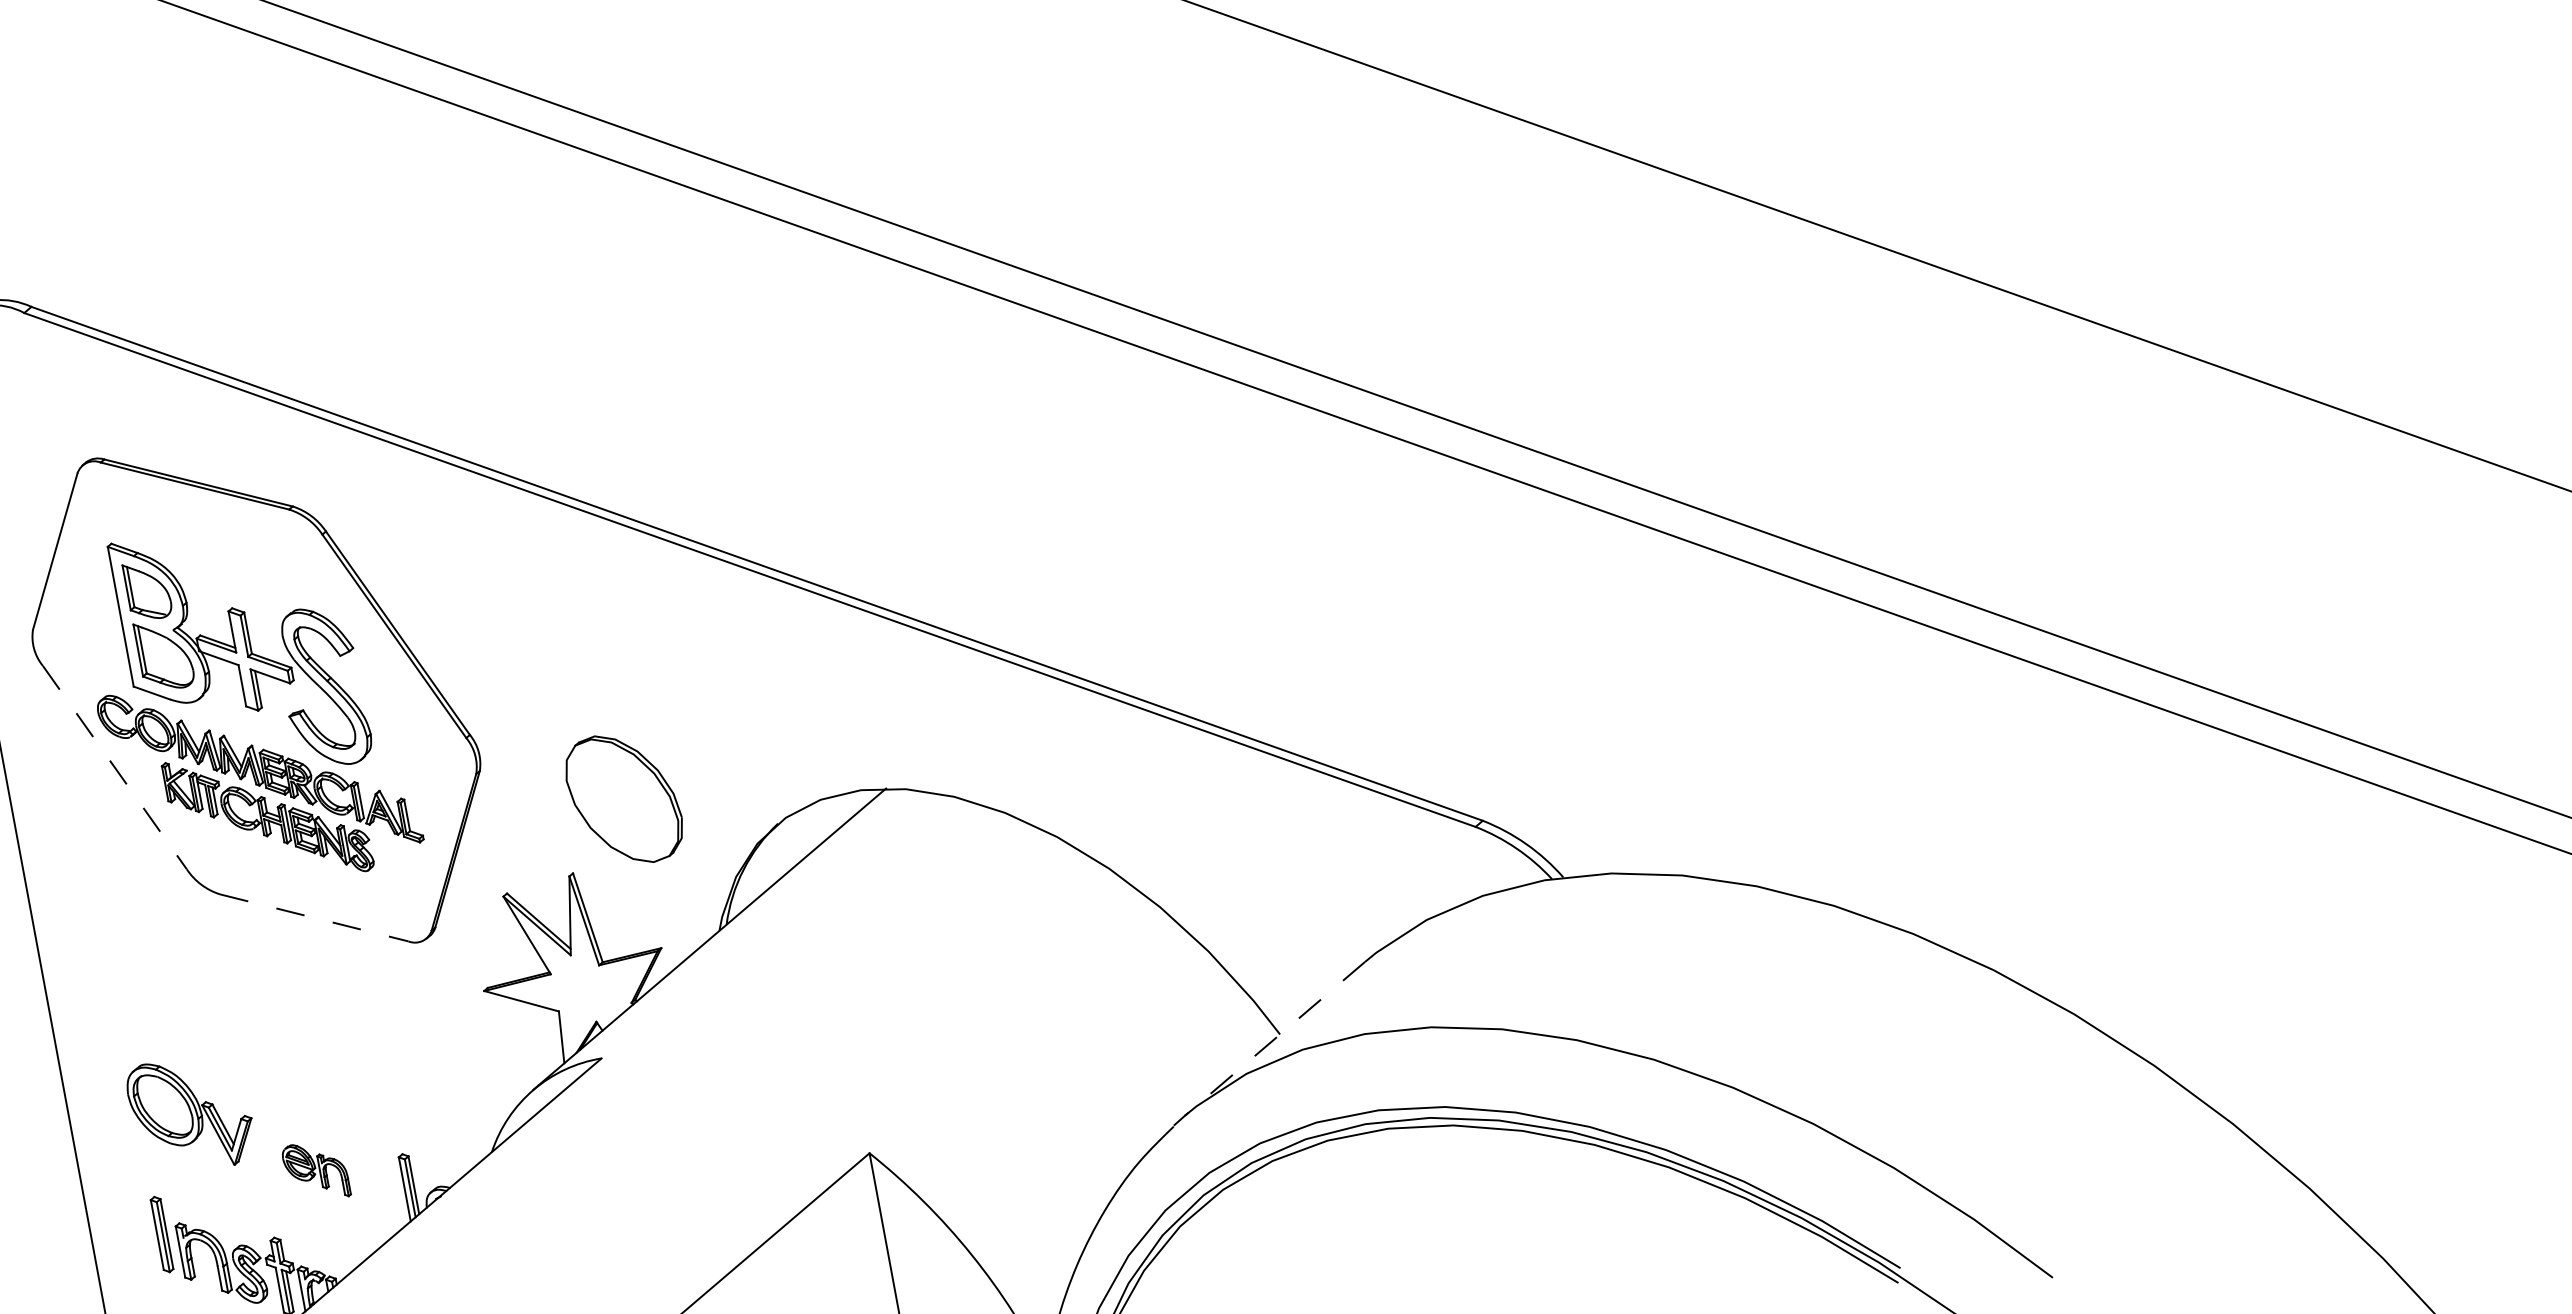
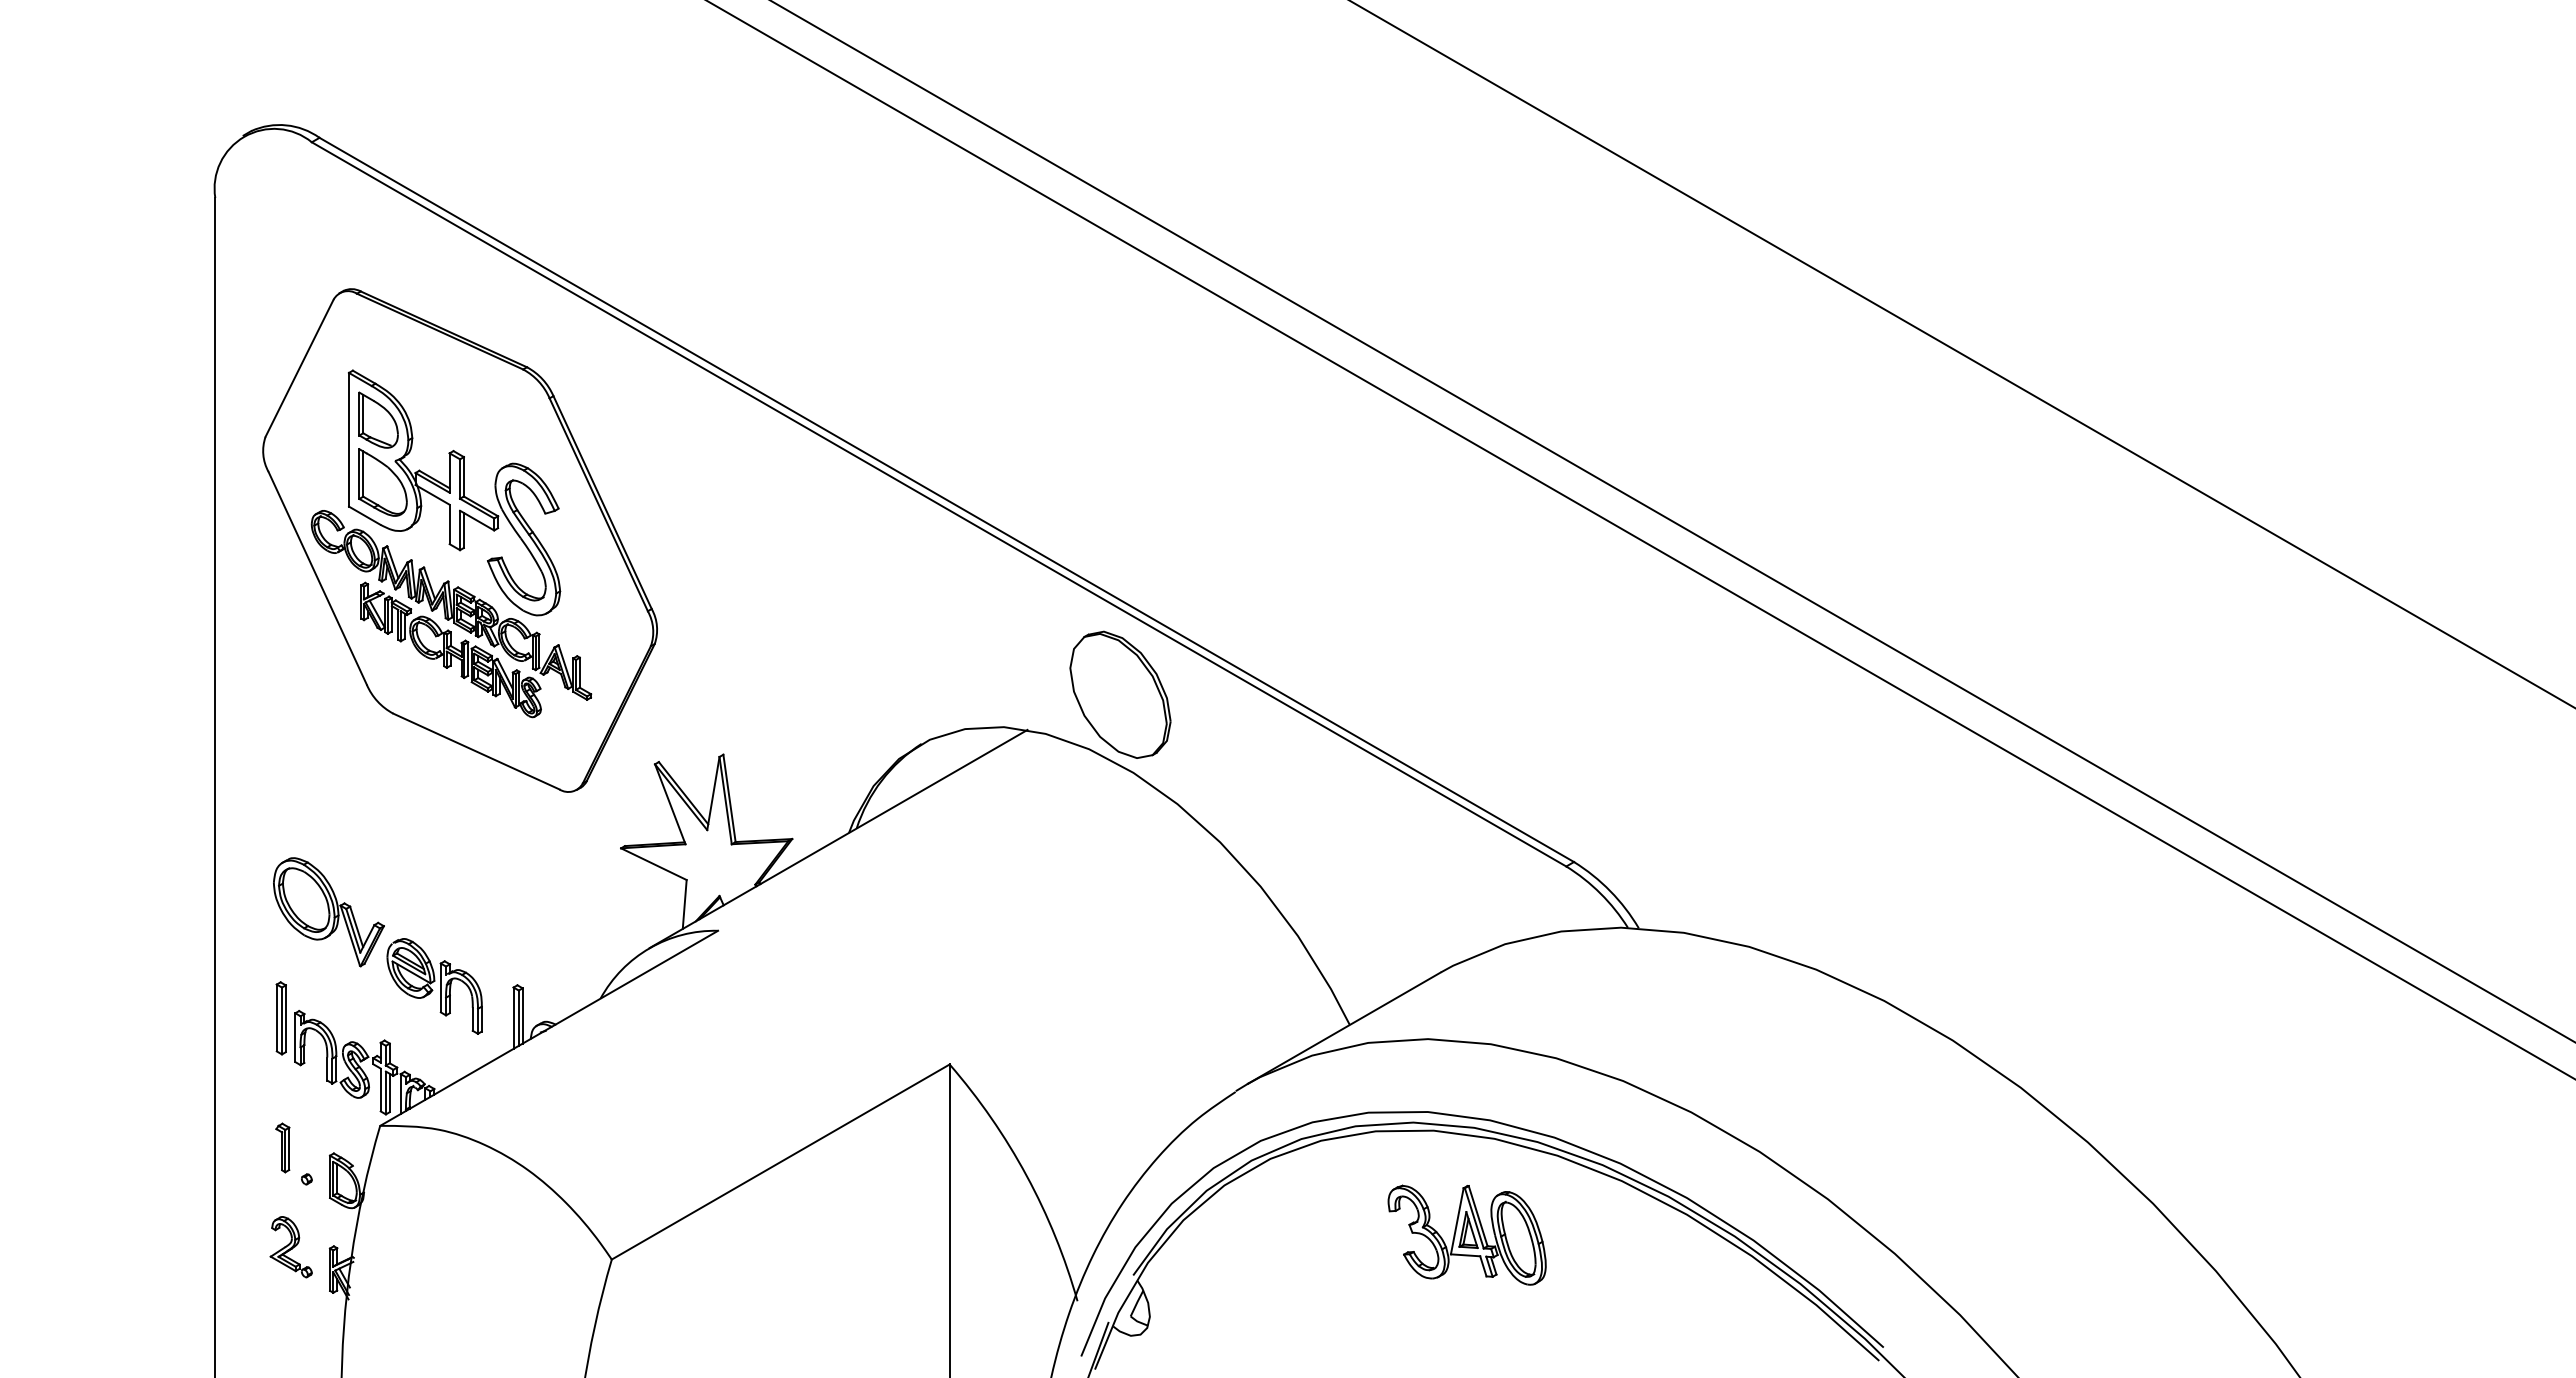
line: (114, 767) -> (317, 578), dashed -> solid
part: (624, 798) -> (1120, 694), moved
line: (314, 917) -> (476, 751), dashed -> solid
line: (1275, 1039) -> (1344, 1028), dashed -> solid
part: (316, 1171) -> (434, 986), size x1.67
part: (1442, 1230) -> (1466, 1234), added

